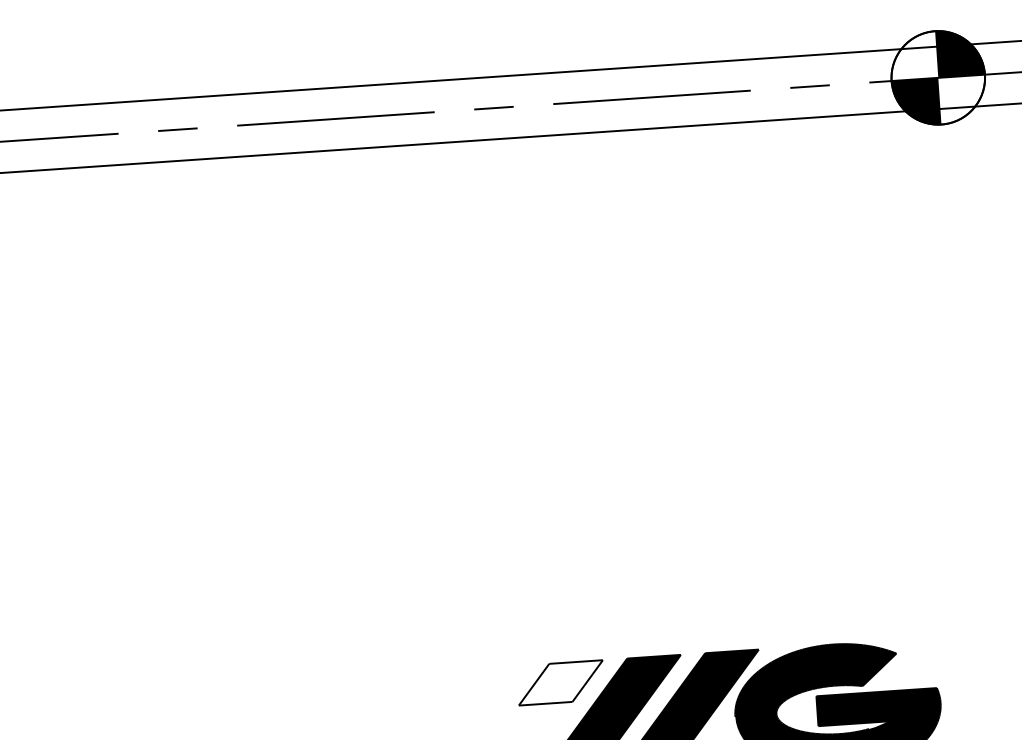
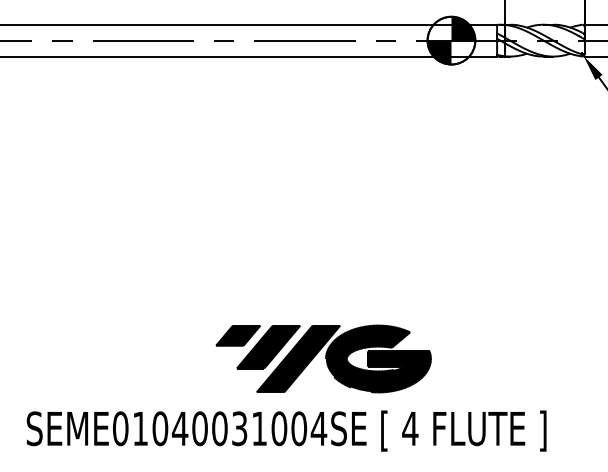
fill: (561, 682) -> (238, 335), added

